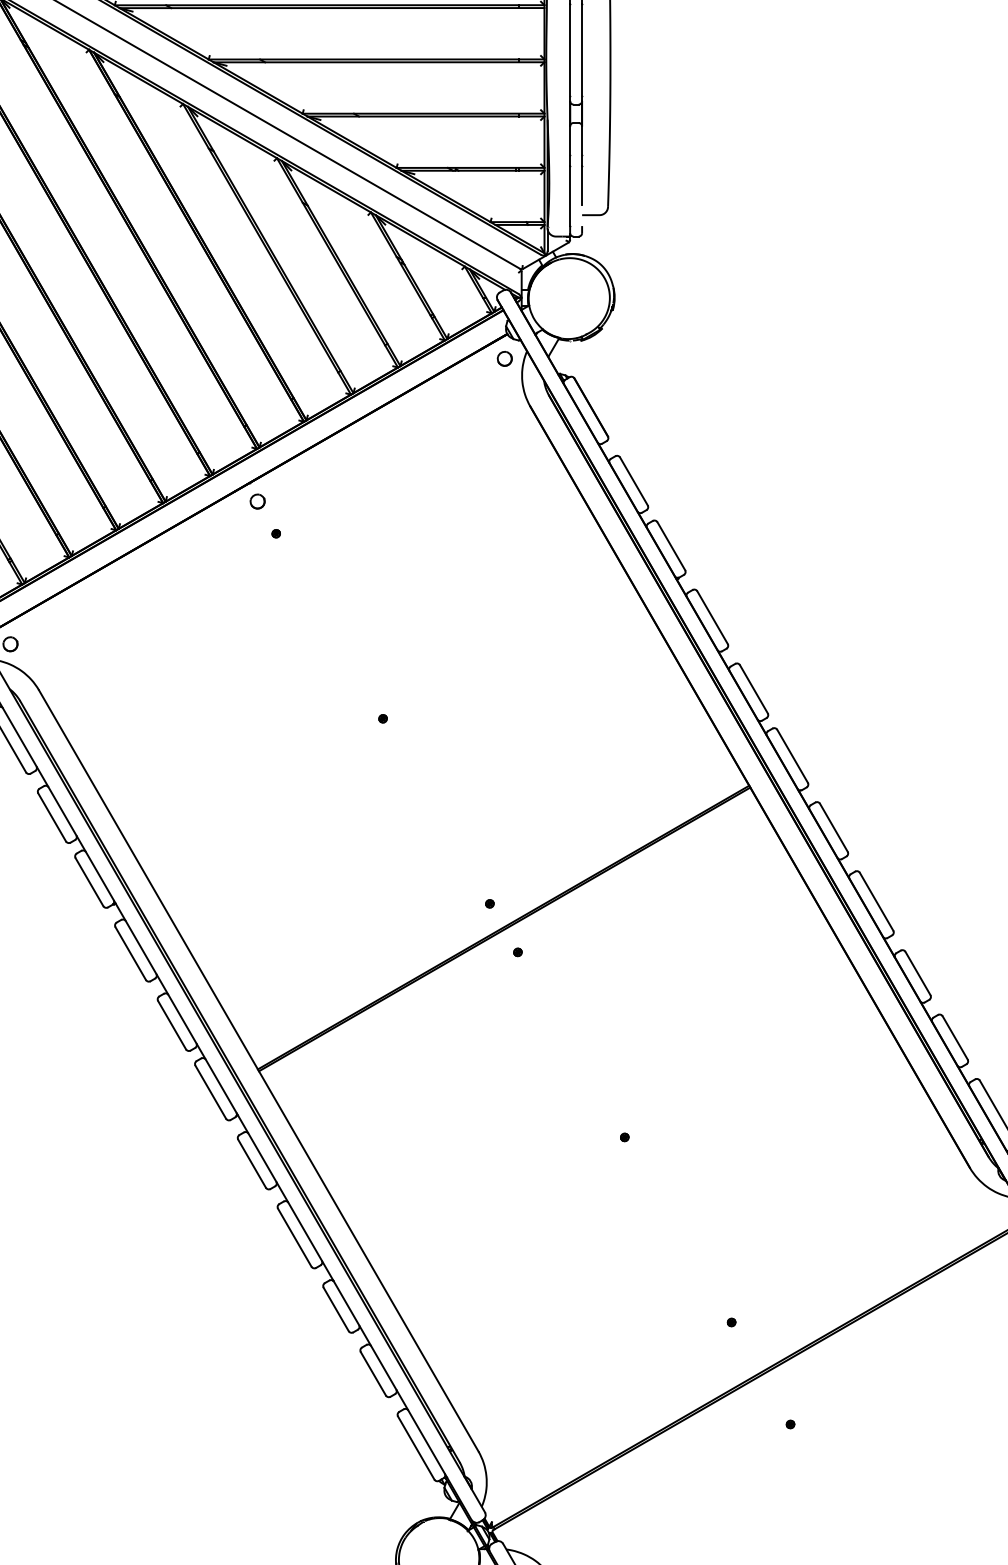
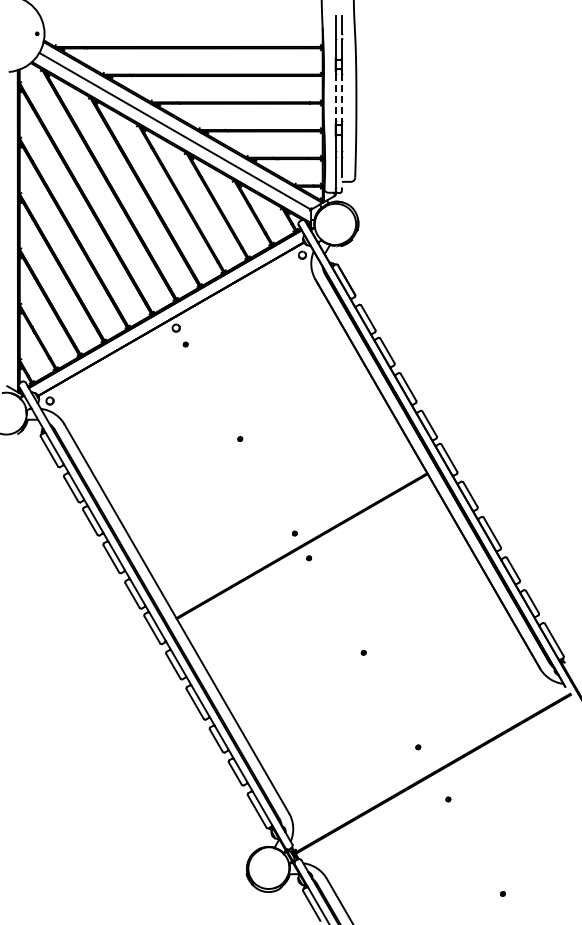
line: (569, 51) -> (335, 98), solid -> dashed
line: (581, 51) -> (341, 98), solid -> dashed

